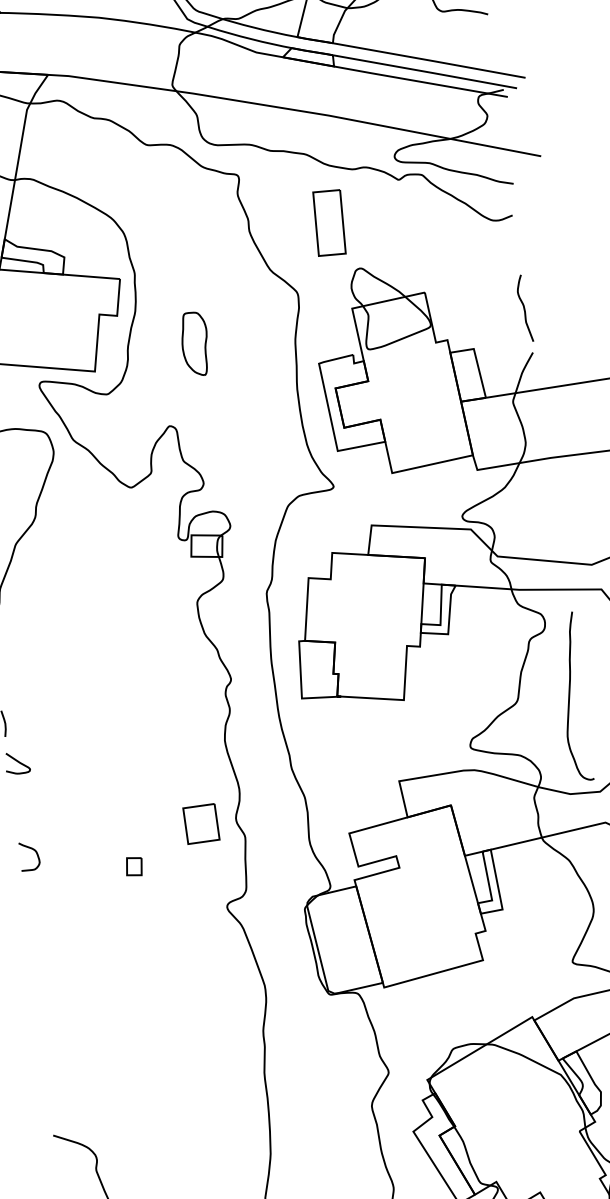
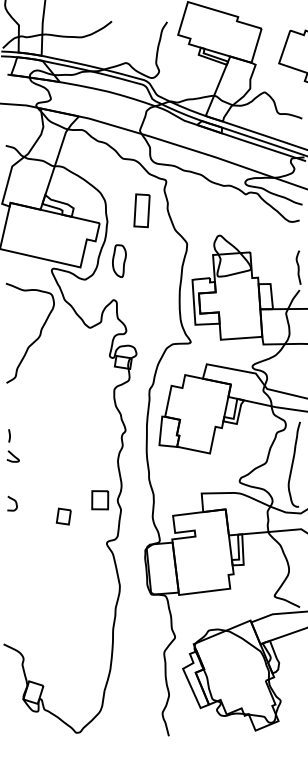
part: (328, 222) -> (141, 210), moved
part: (195, 342) -> (119, 260), moved
part: (133, 866) -> (63, 516), size x1.67

